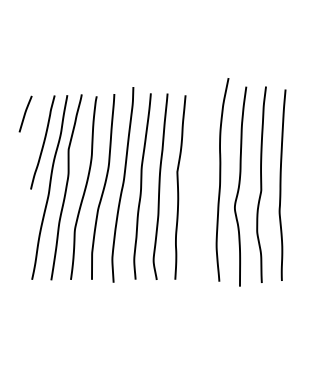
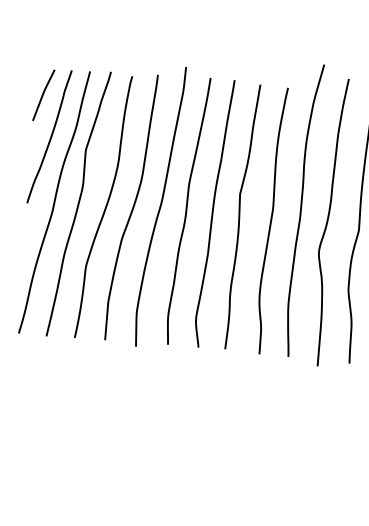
line: (25, 113) -> (43, 94), moved
curve: (200, 188) -> (271, 220), added

